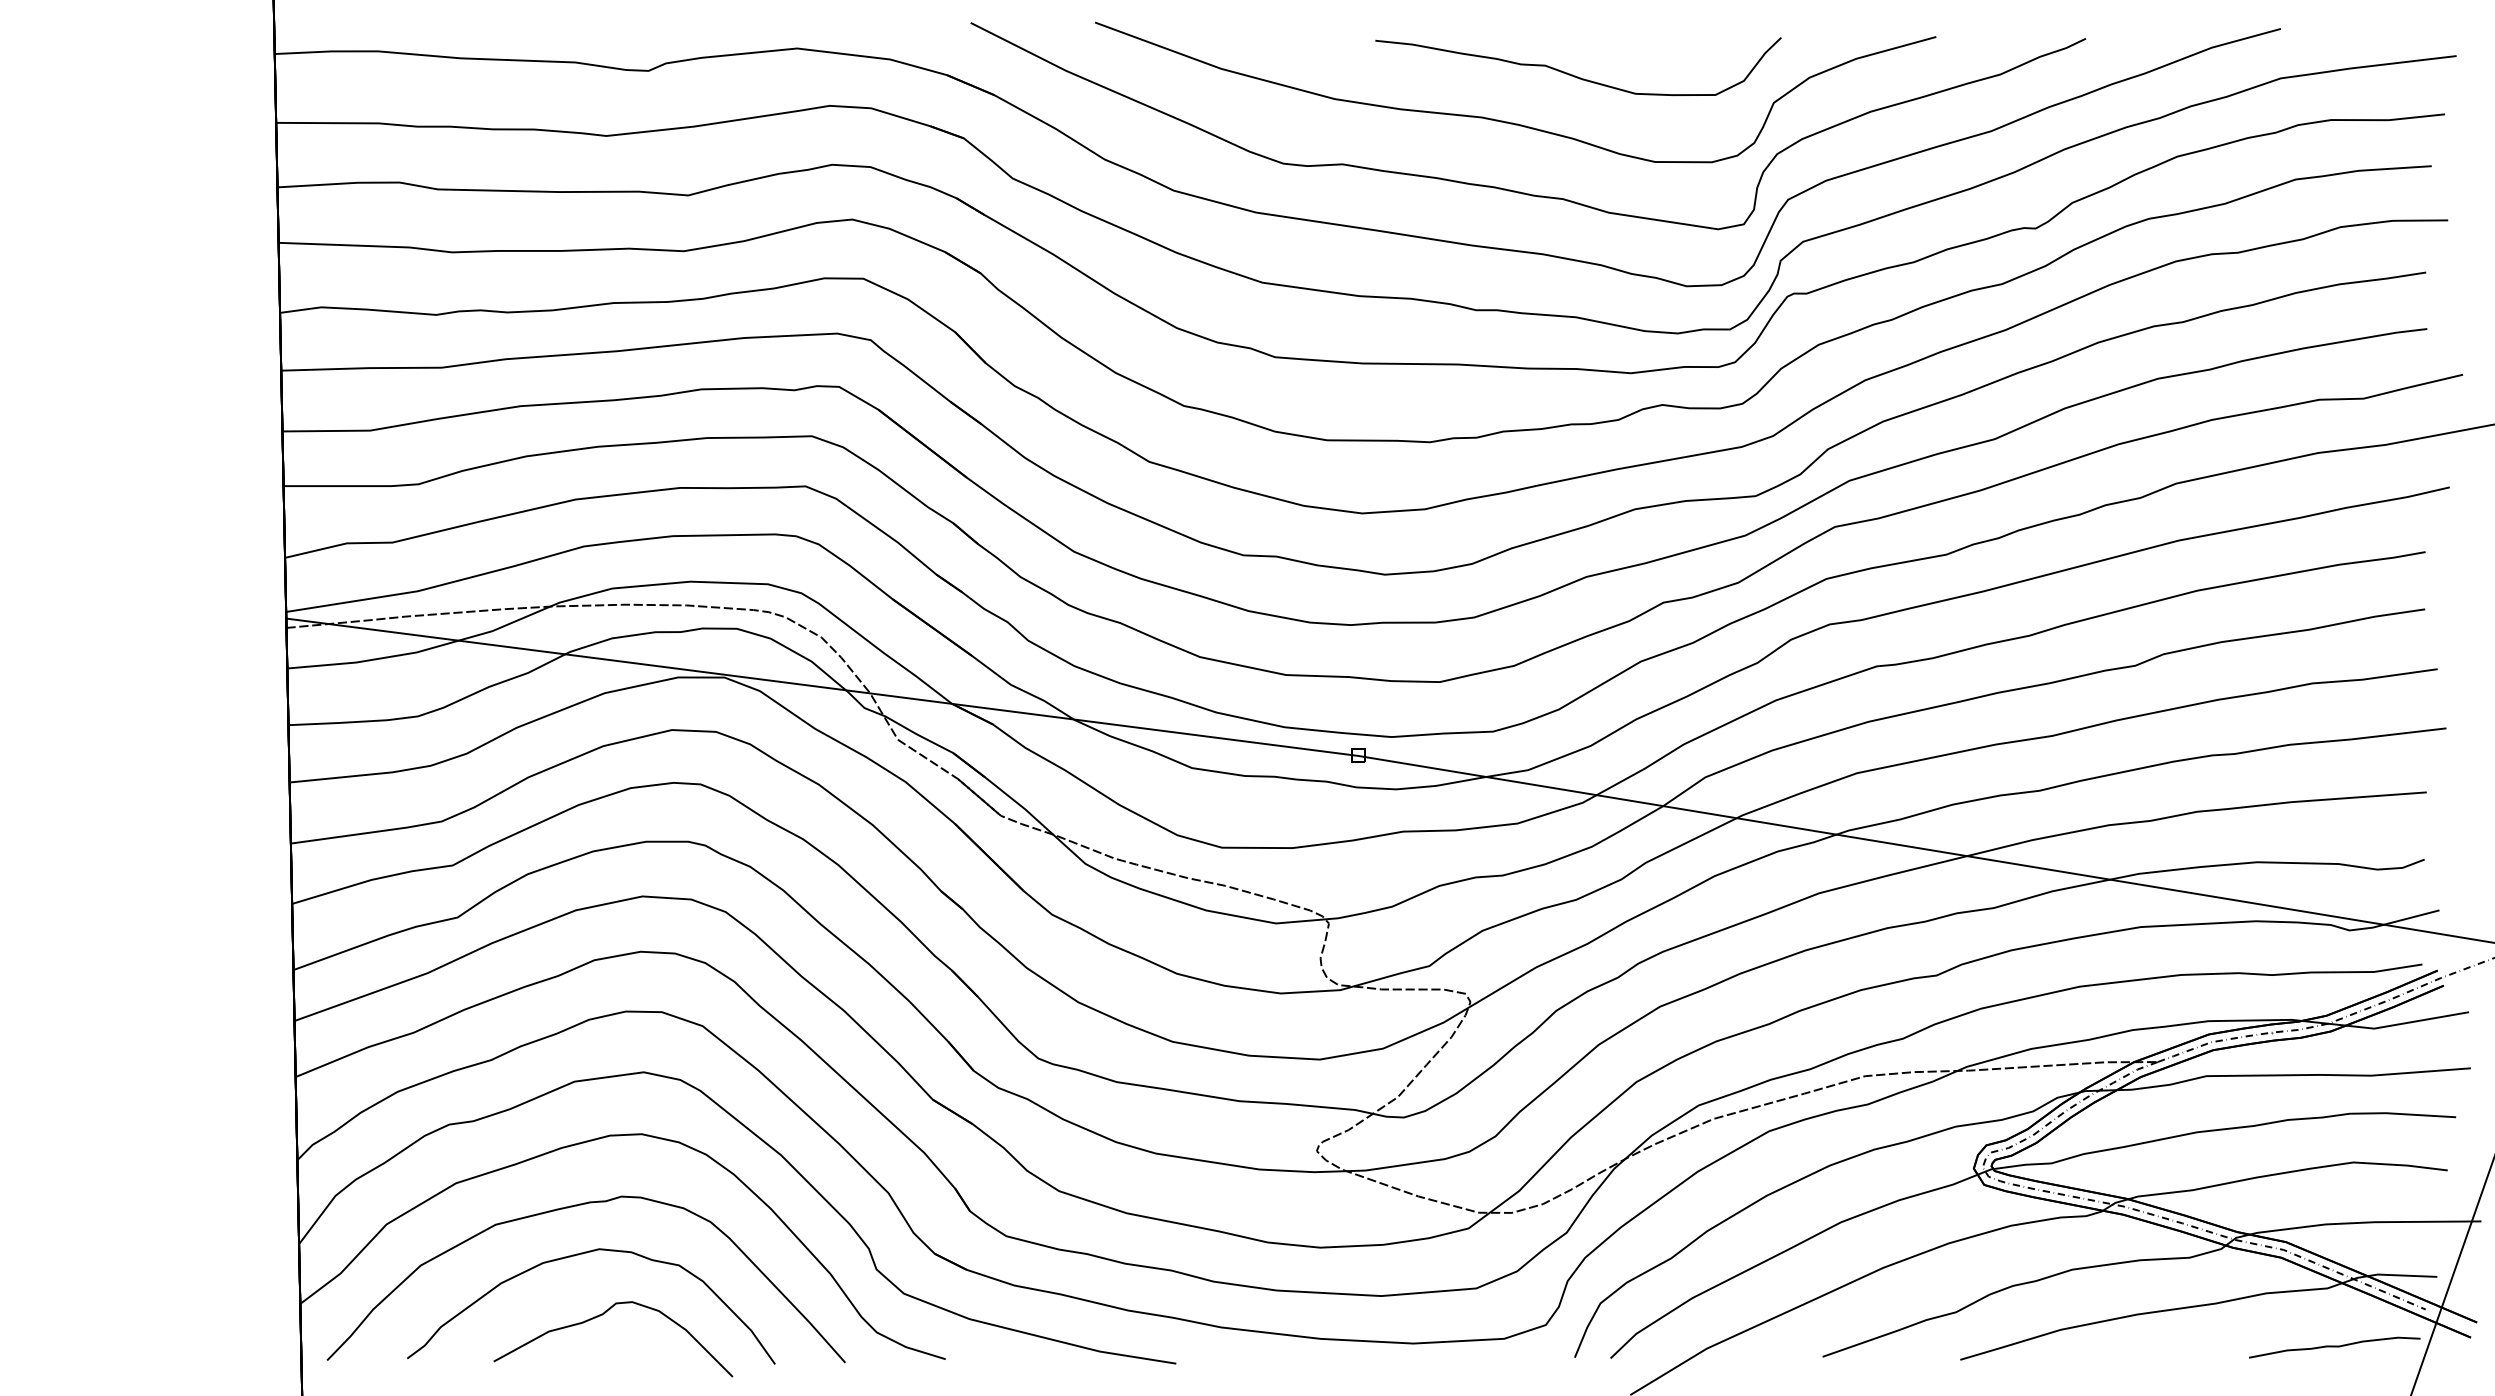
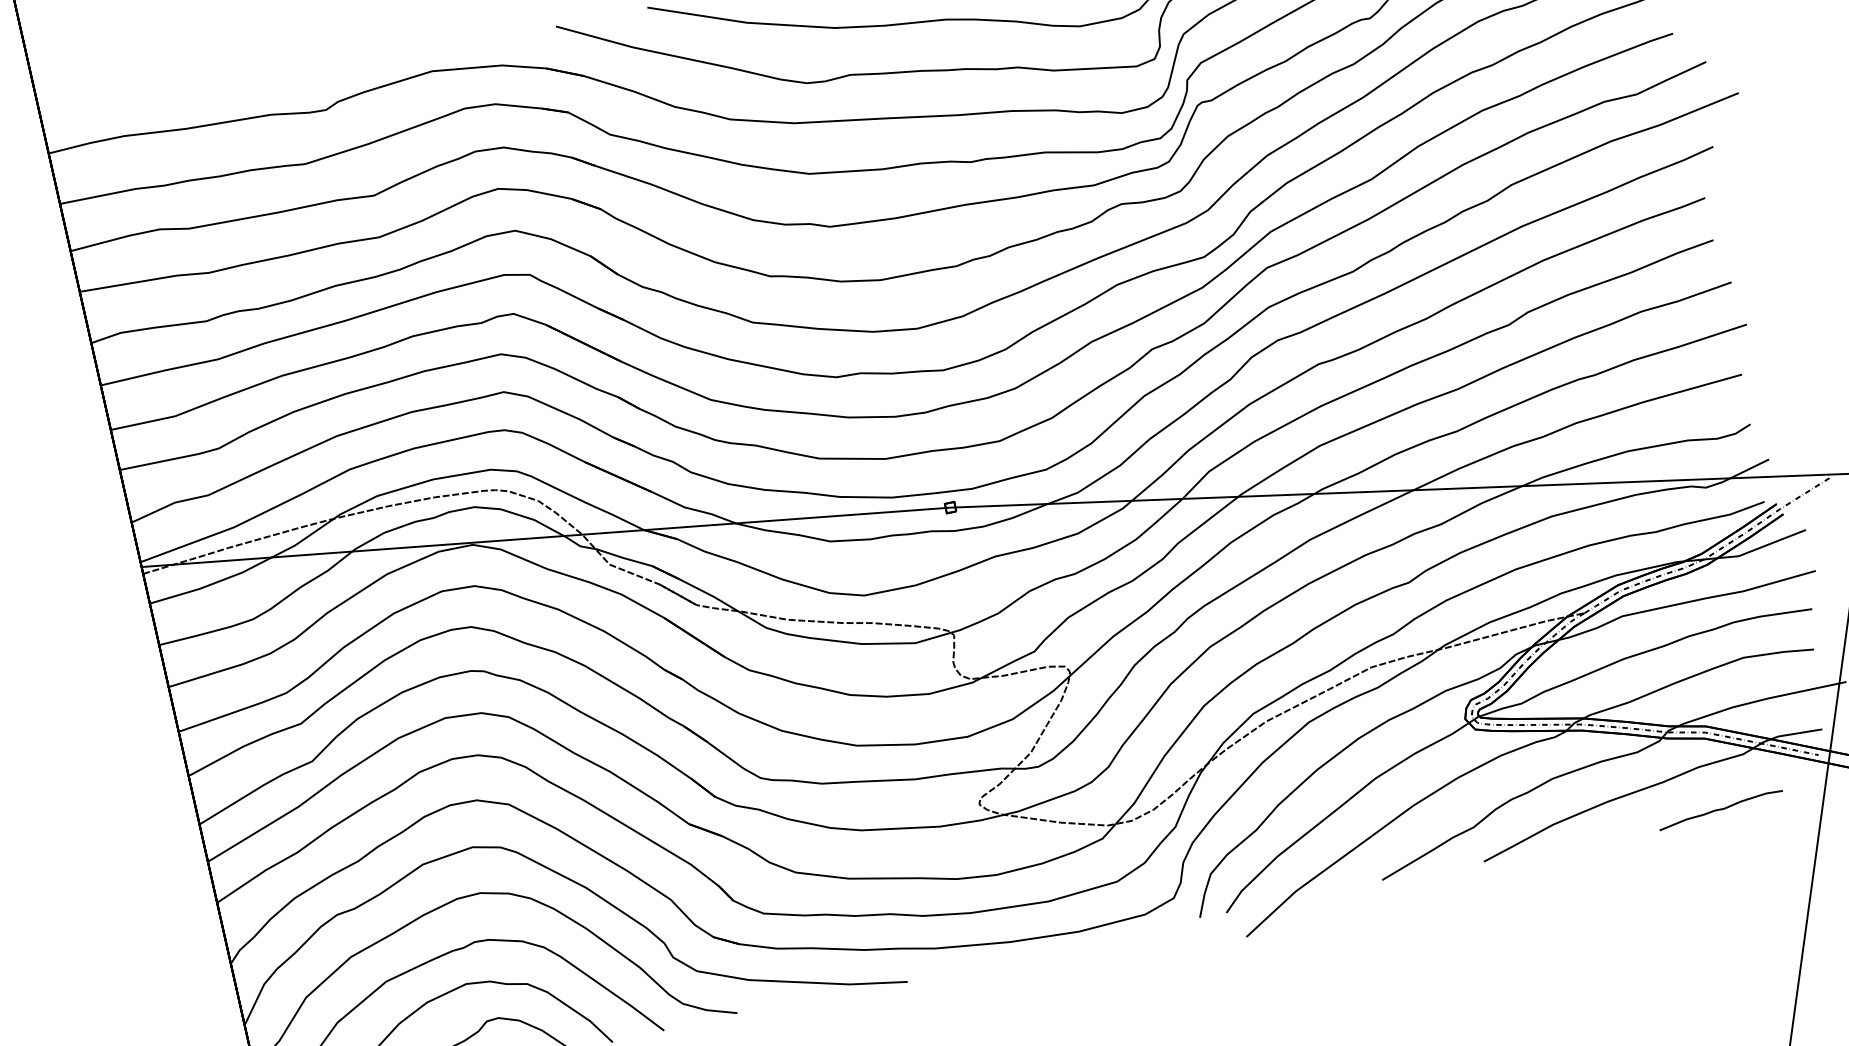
curve: (2334, 1347) -> (1720, 810), moved

